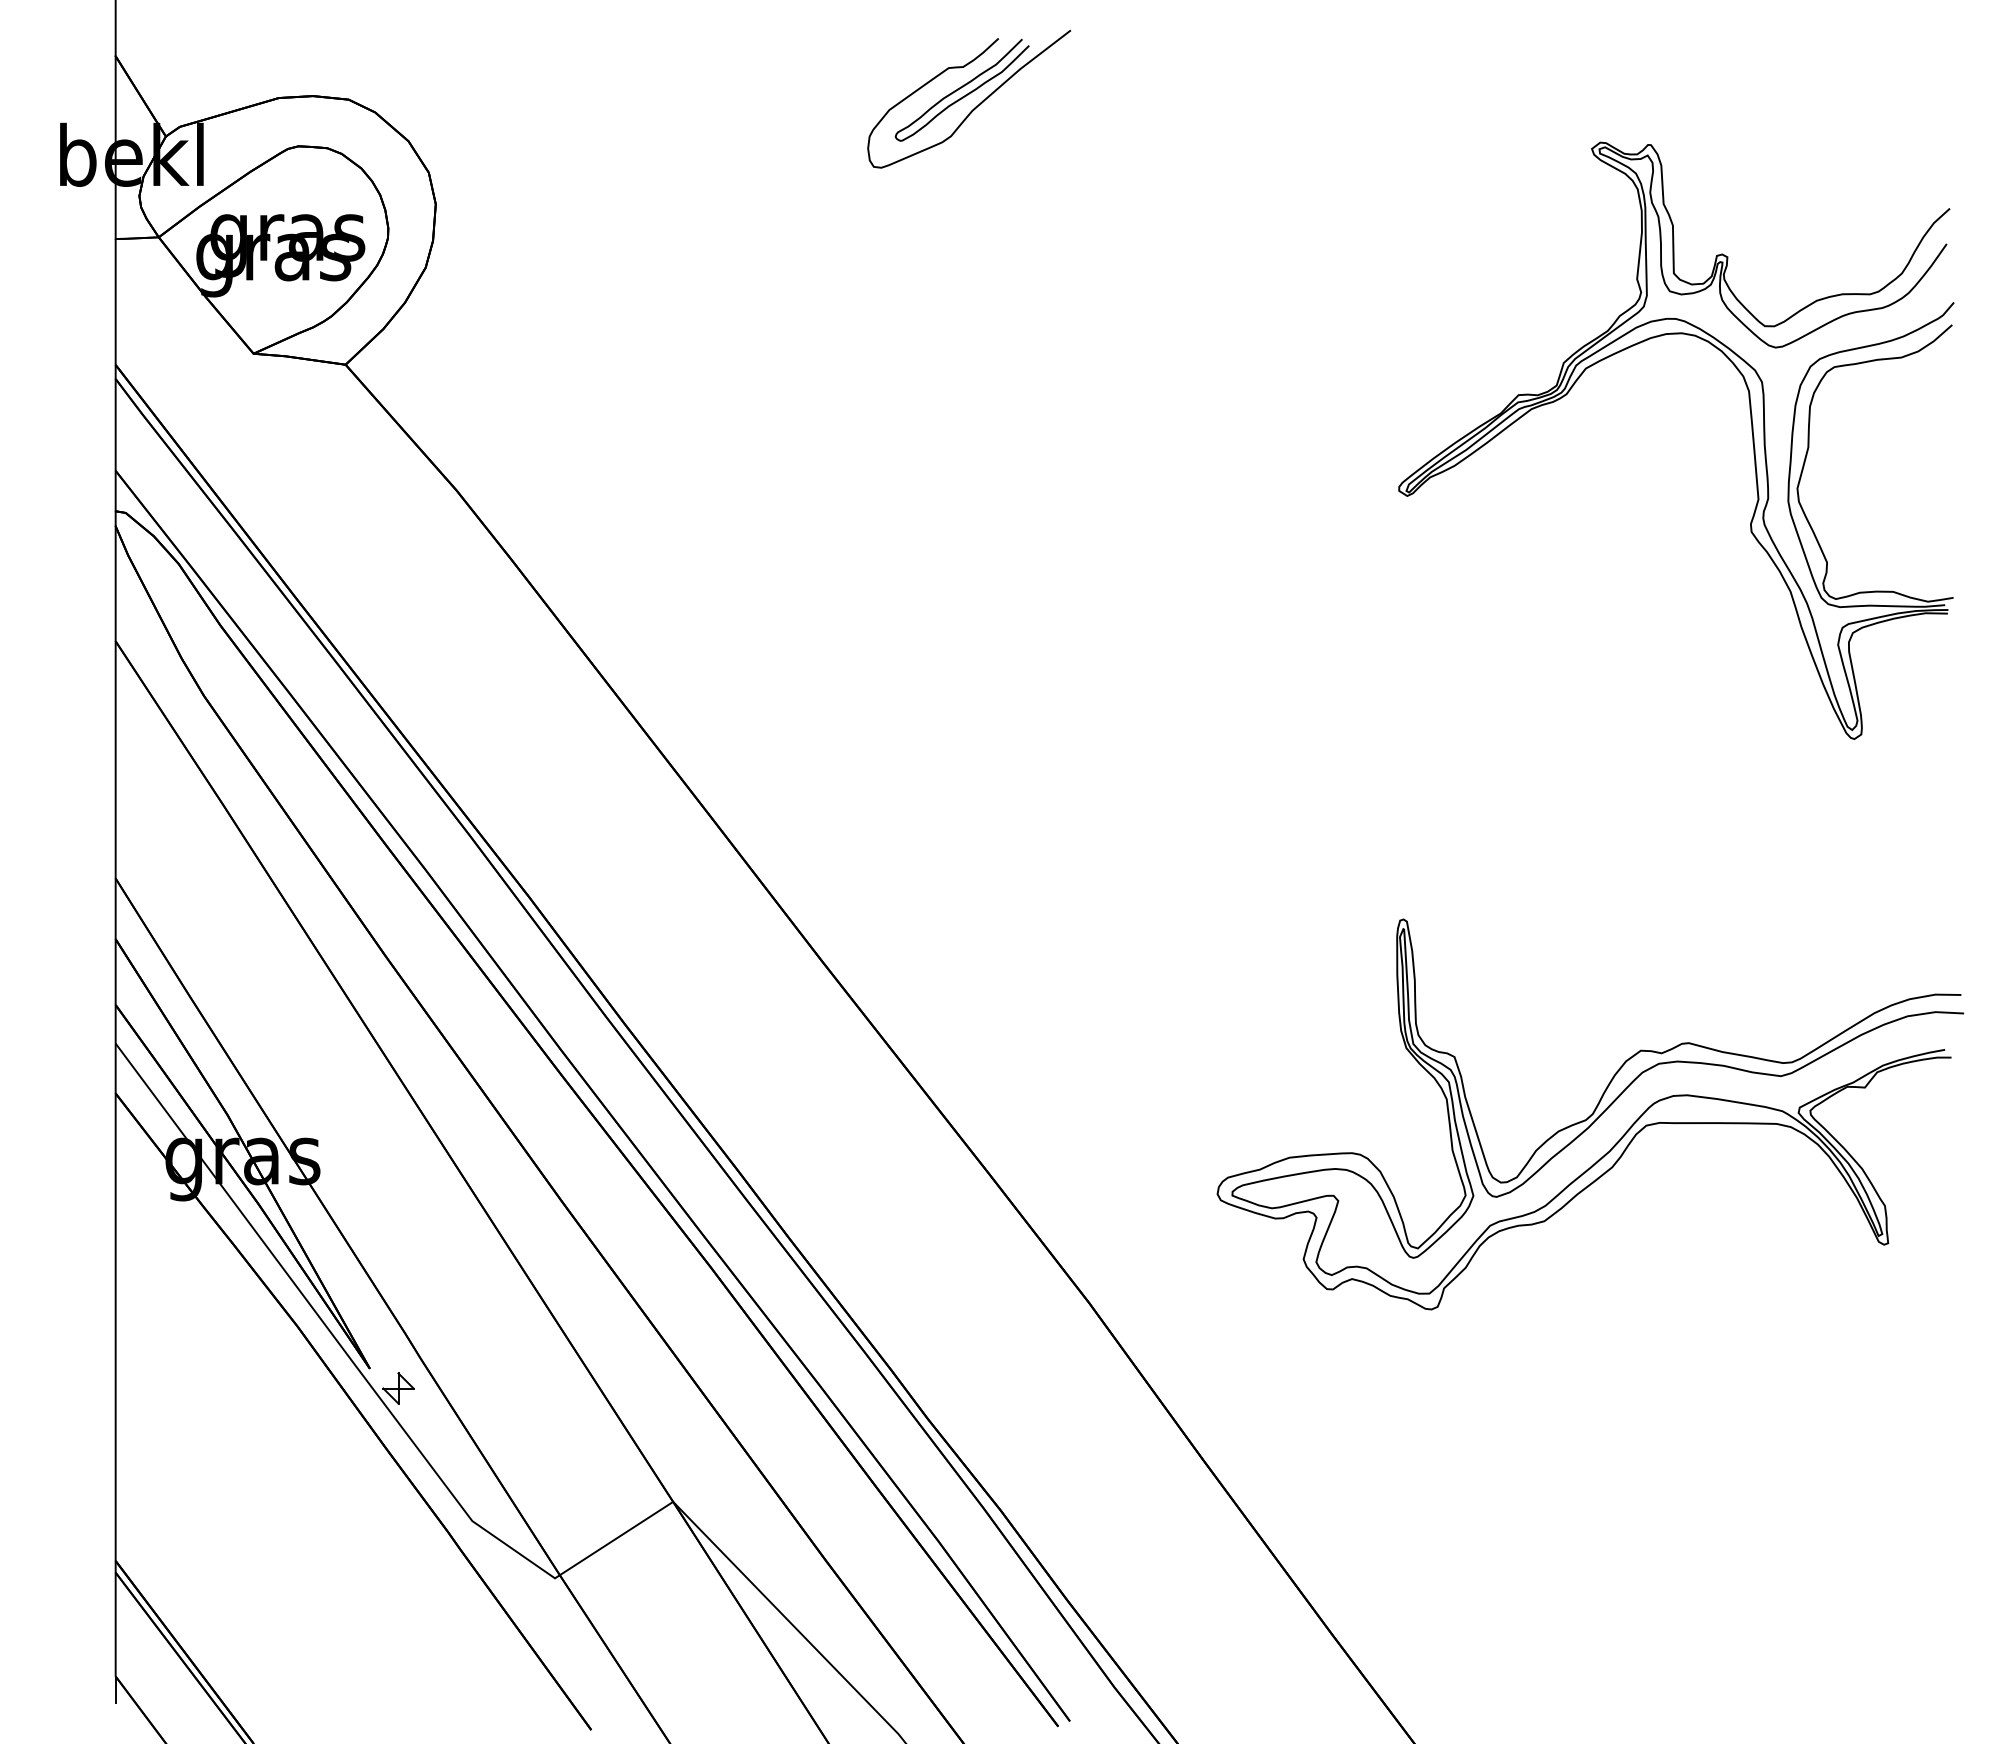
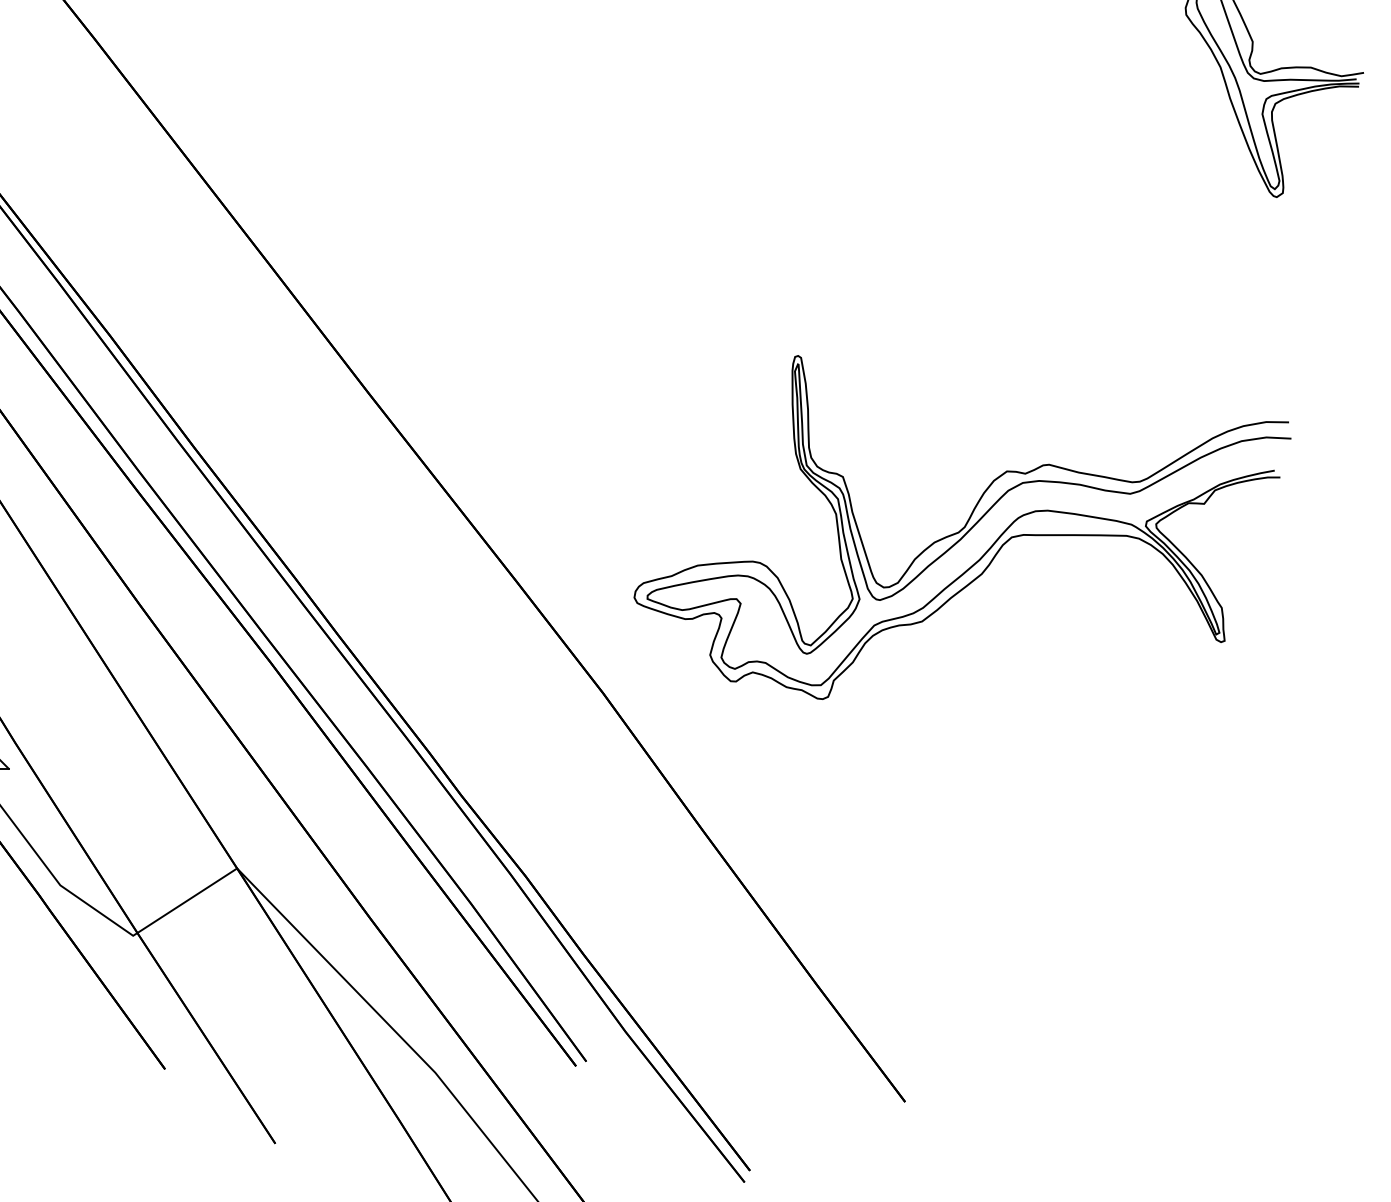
part: (1589, 1114) -> (961, 527), moved

